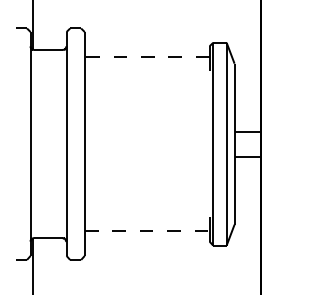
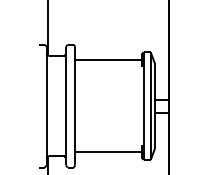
line: (147, 58) -> (108, 60), dashed -> solid
line: (148, 231) -> (109, 152), dashed -> solid

